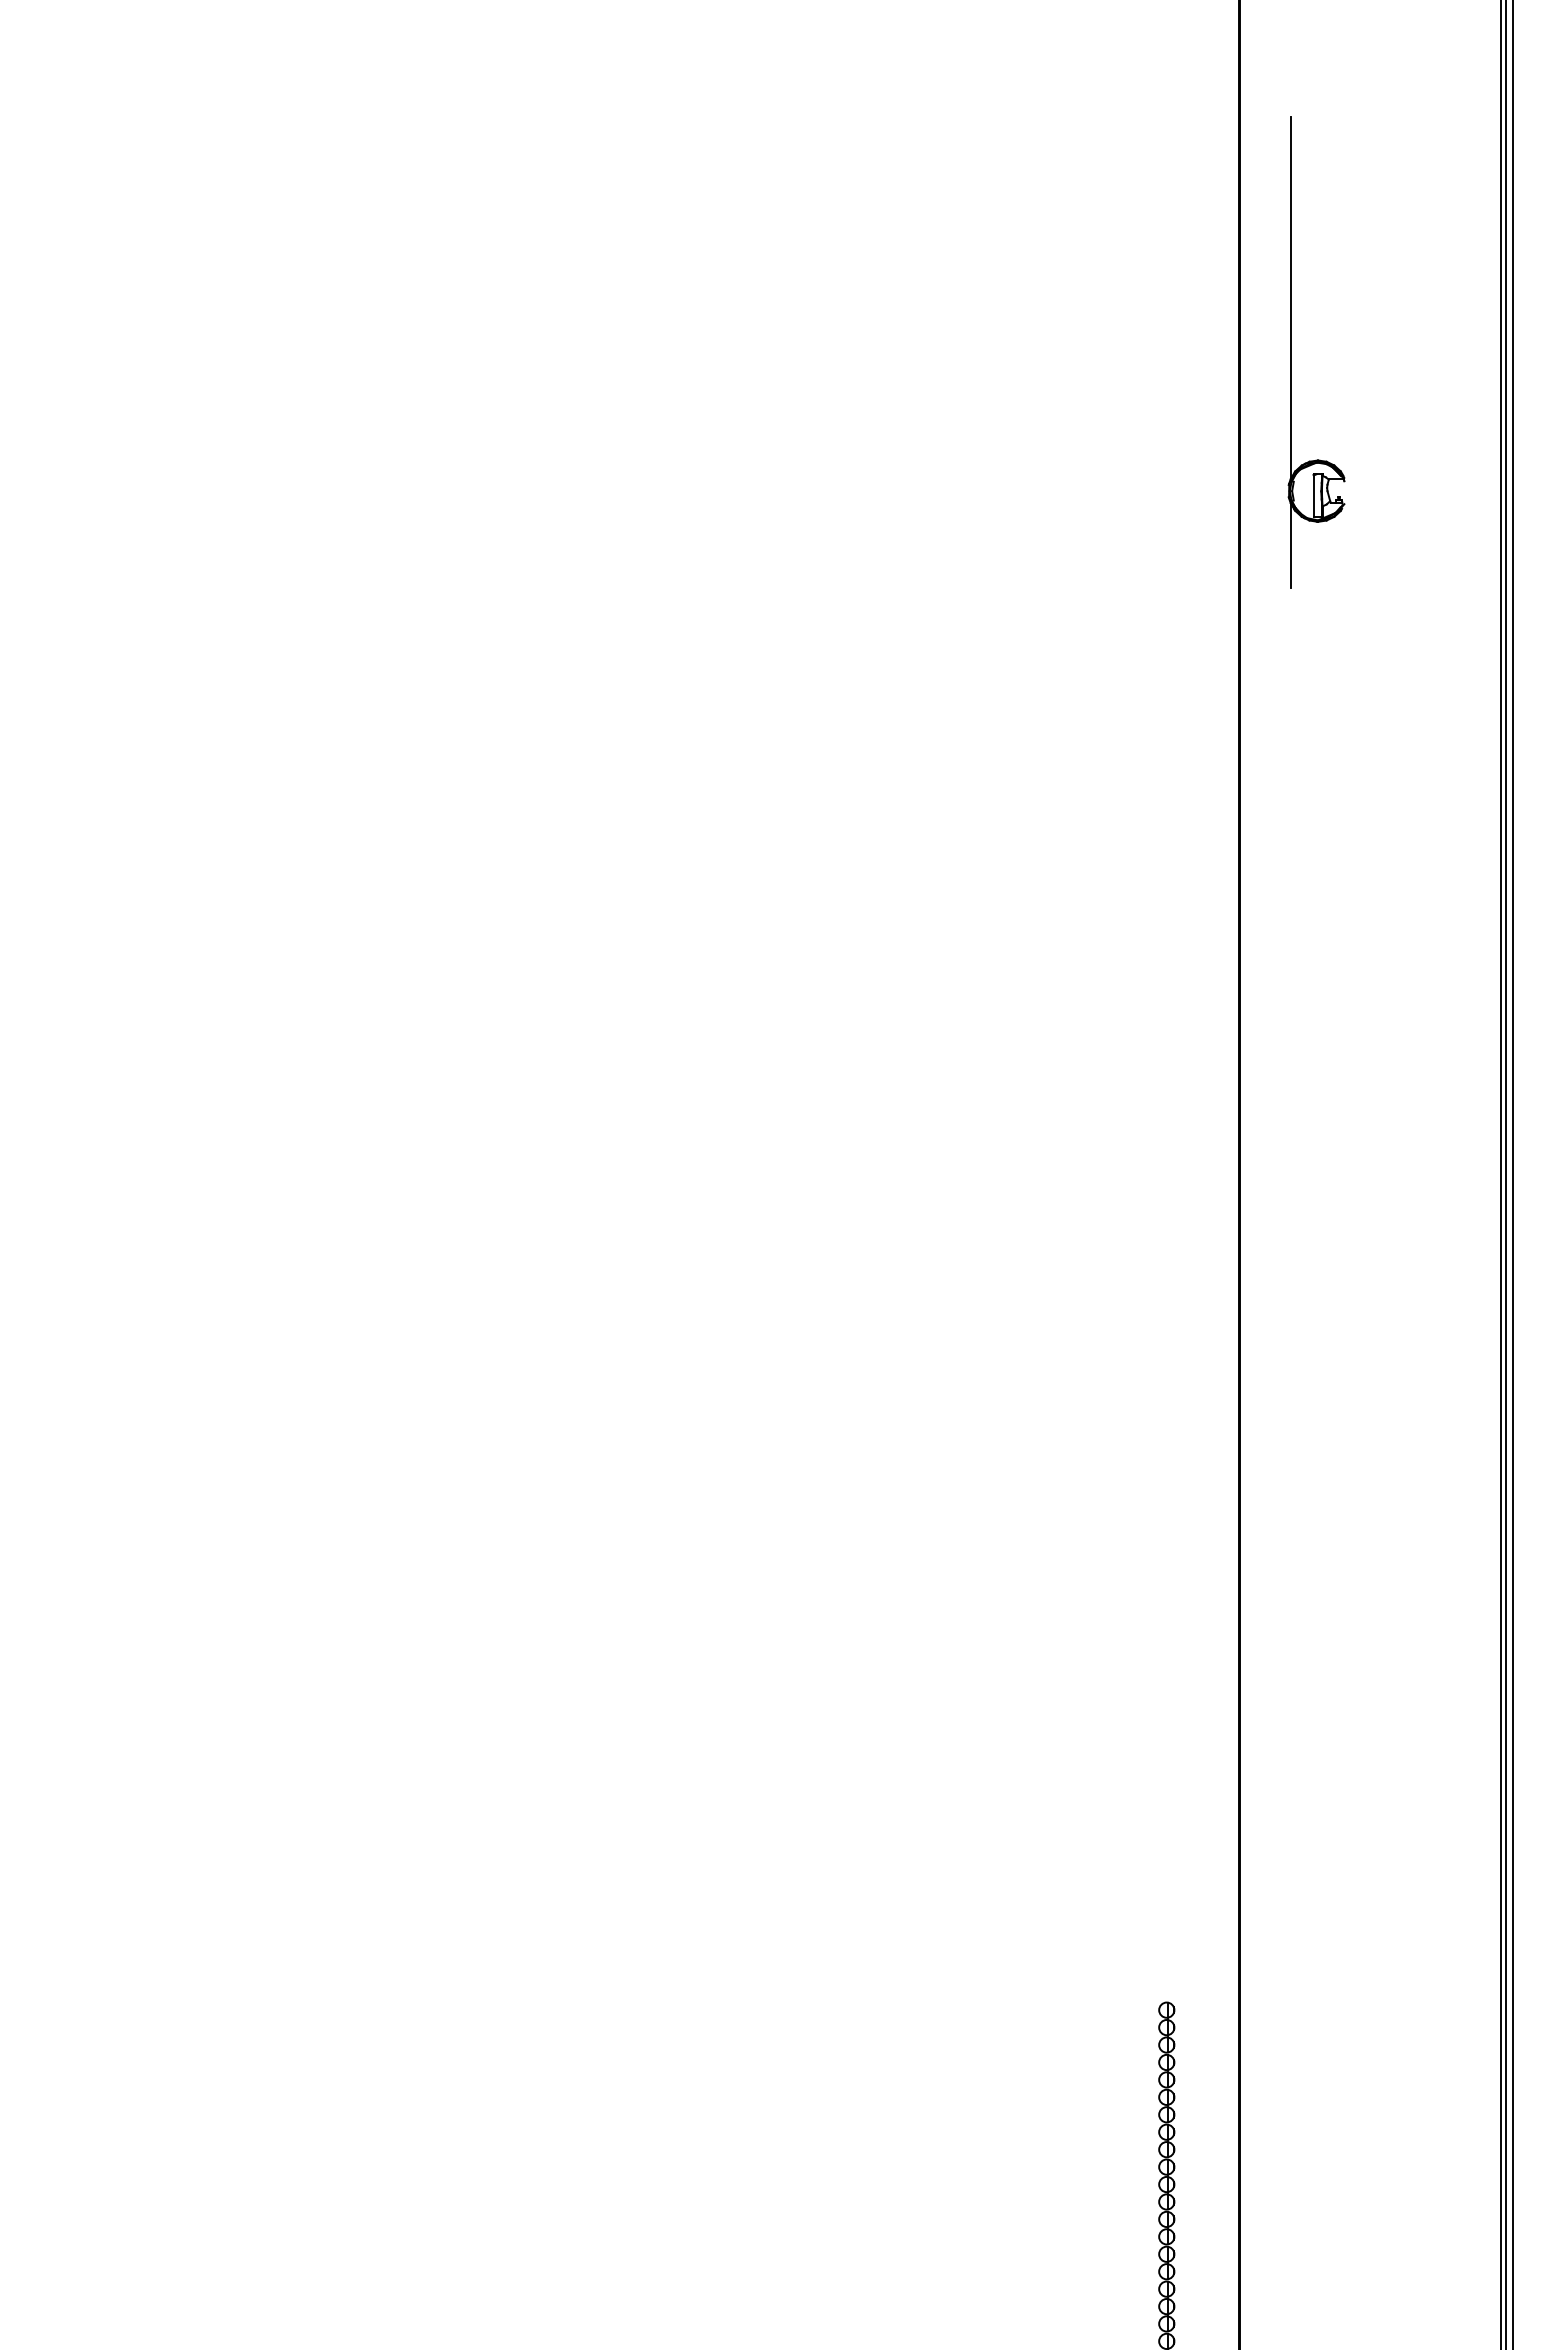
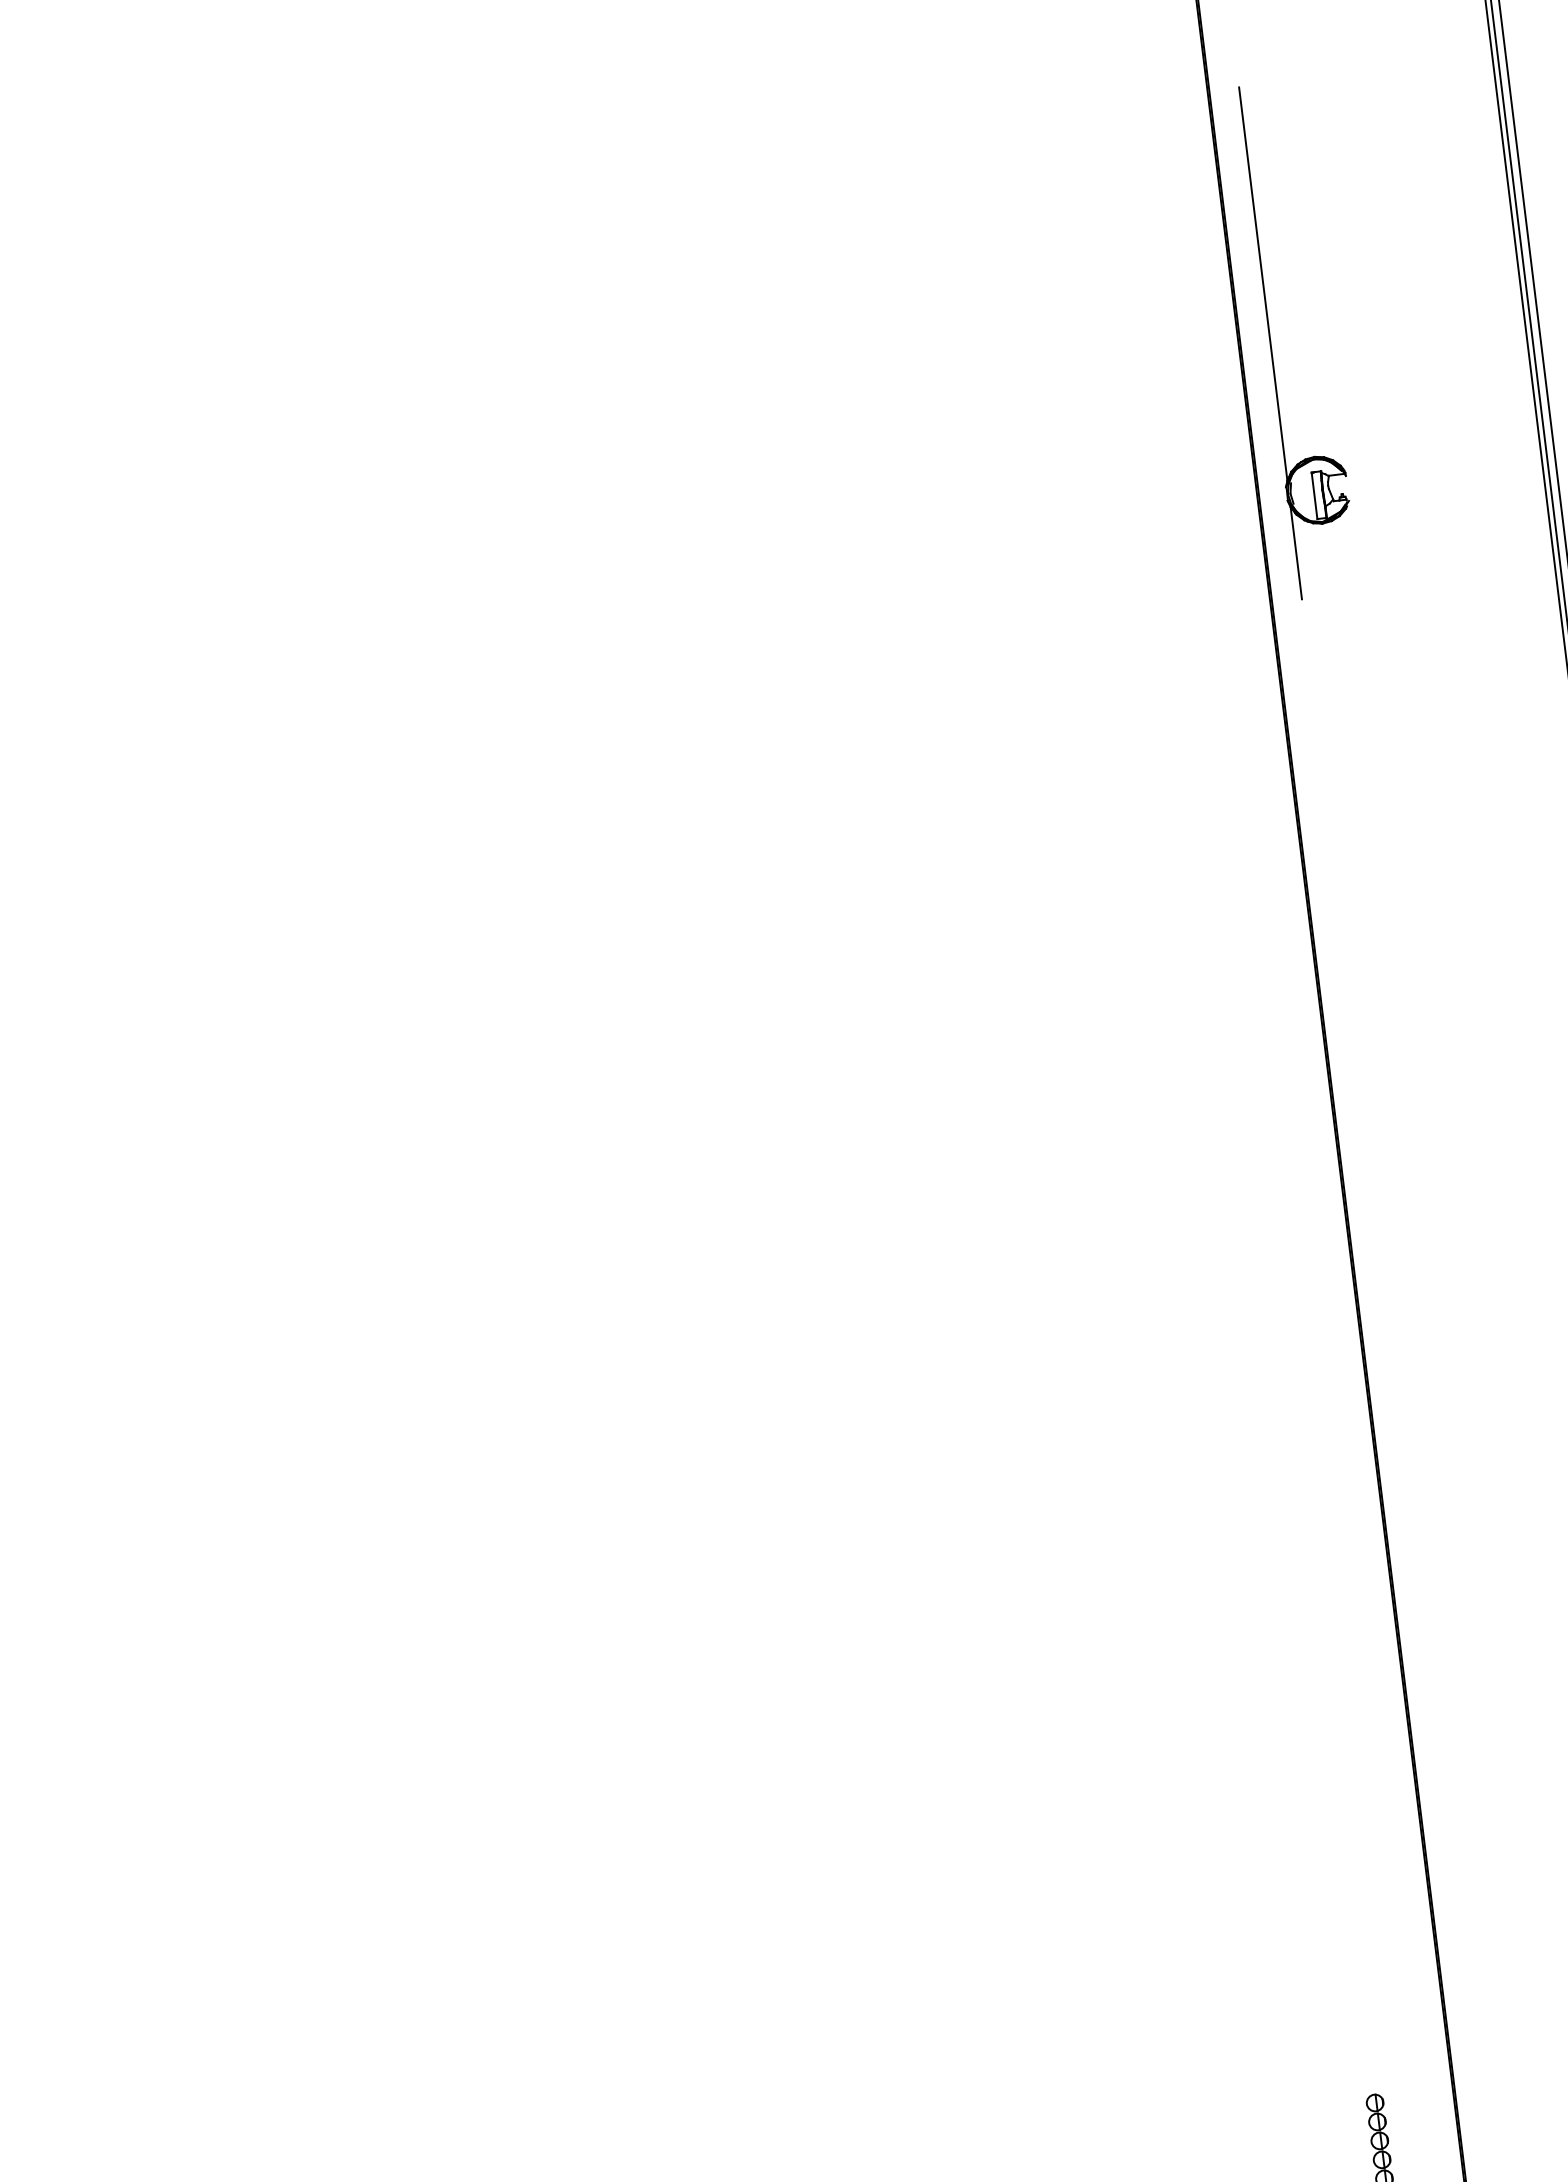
part: (1291, 352) -> (1271, 343), moved

